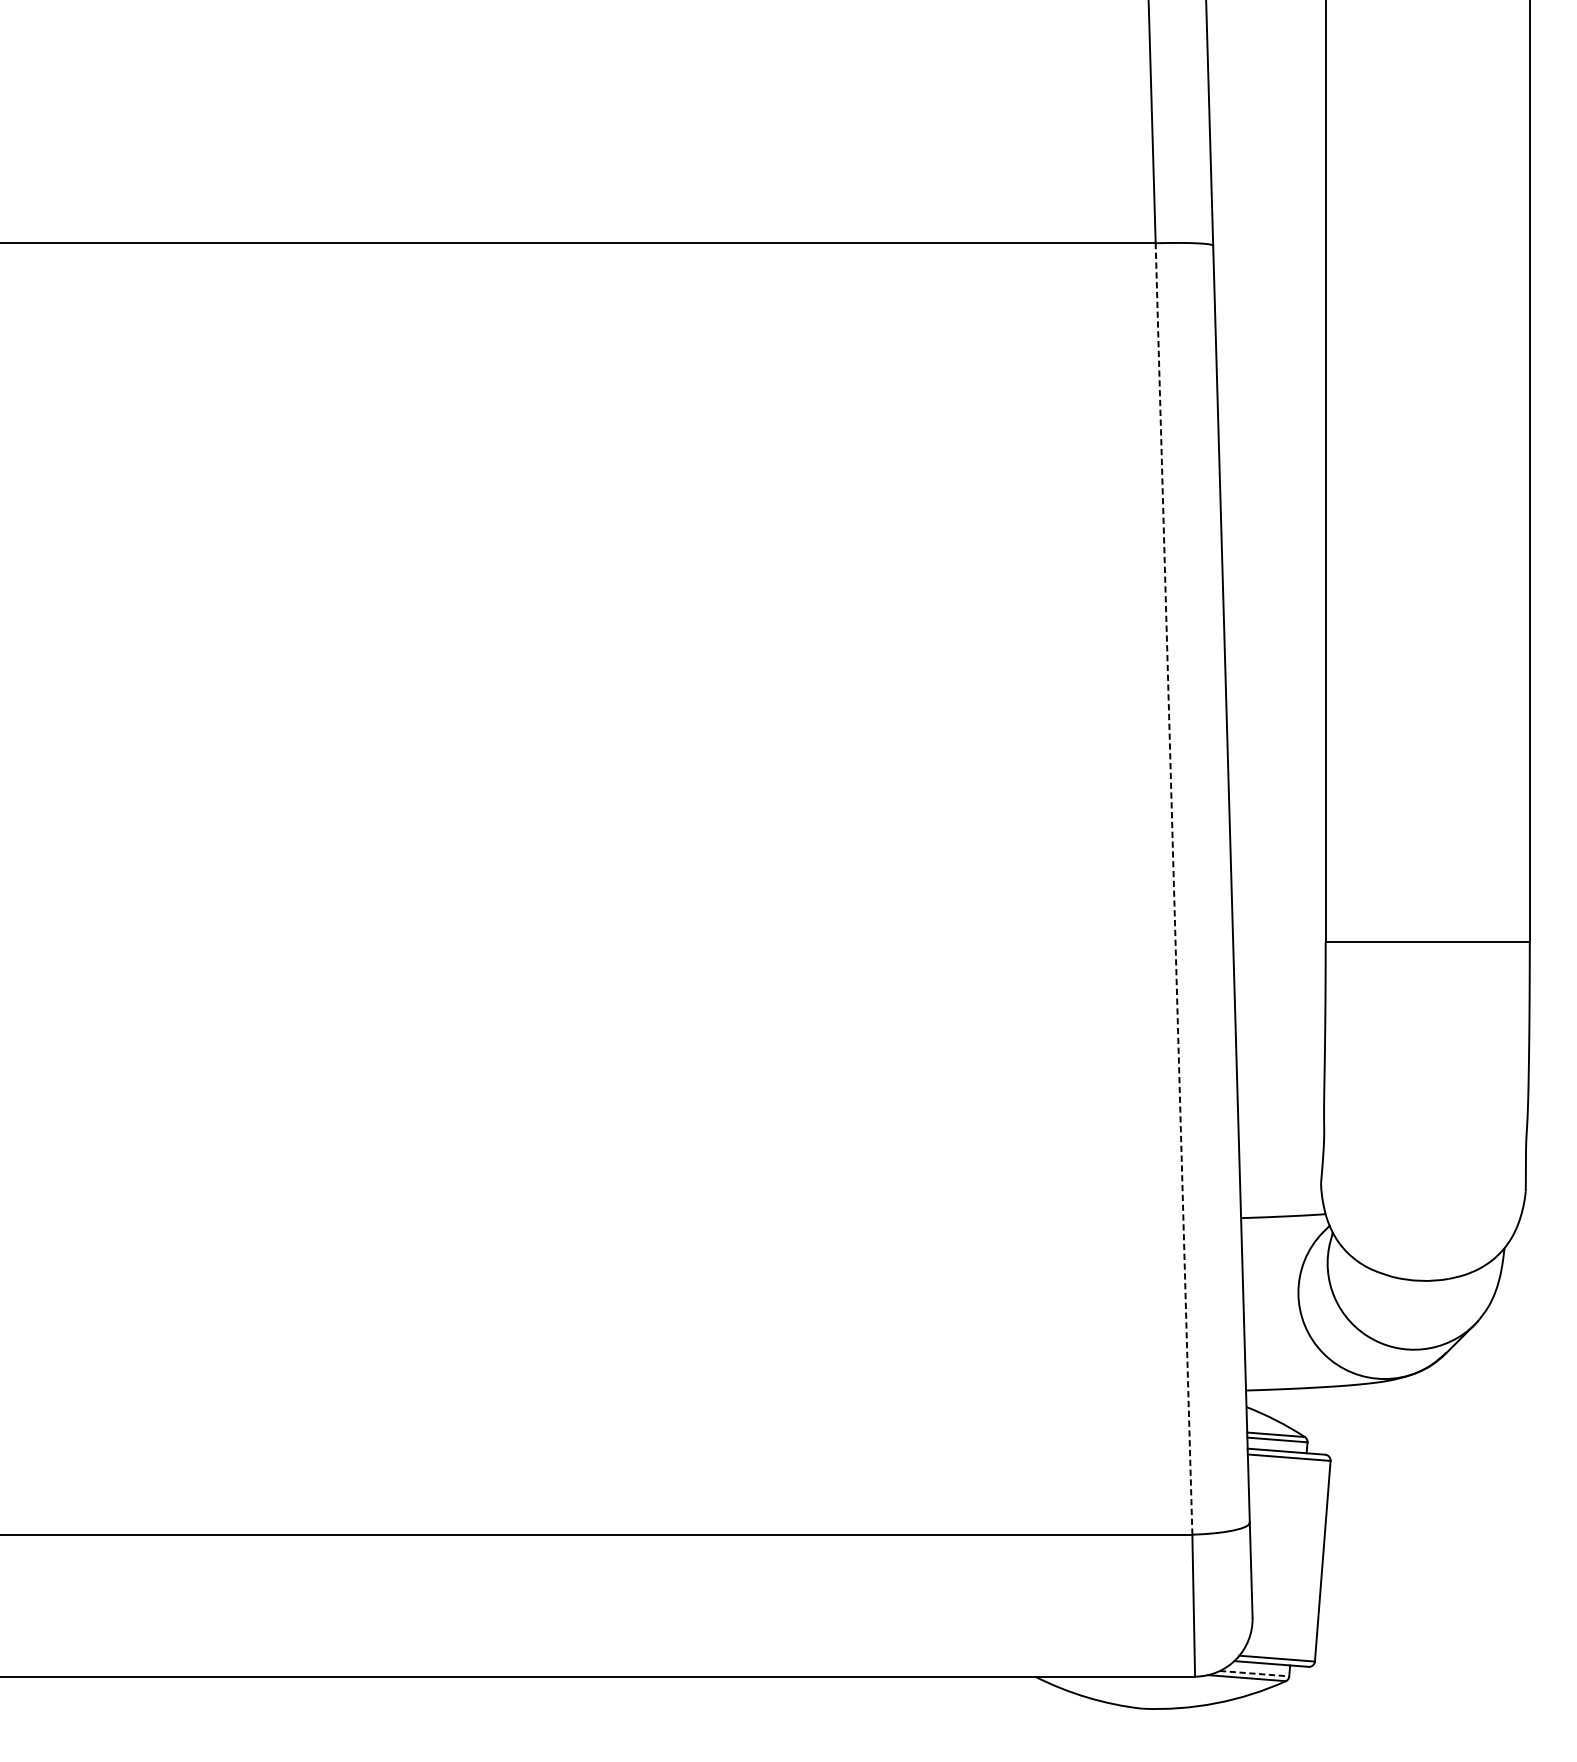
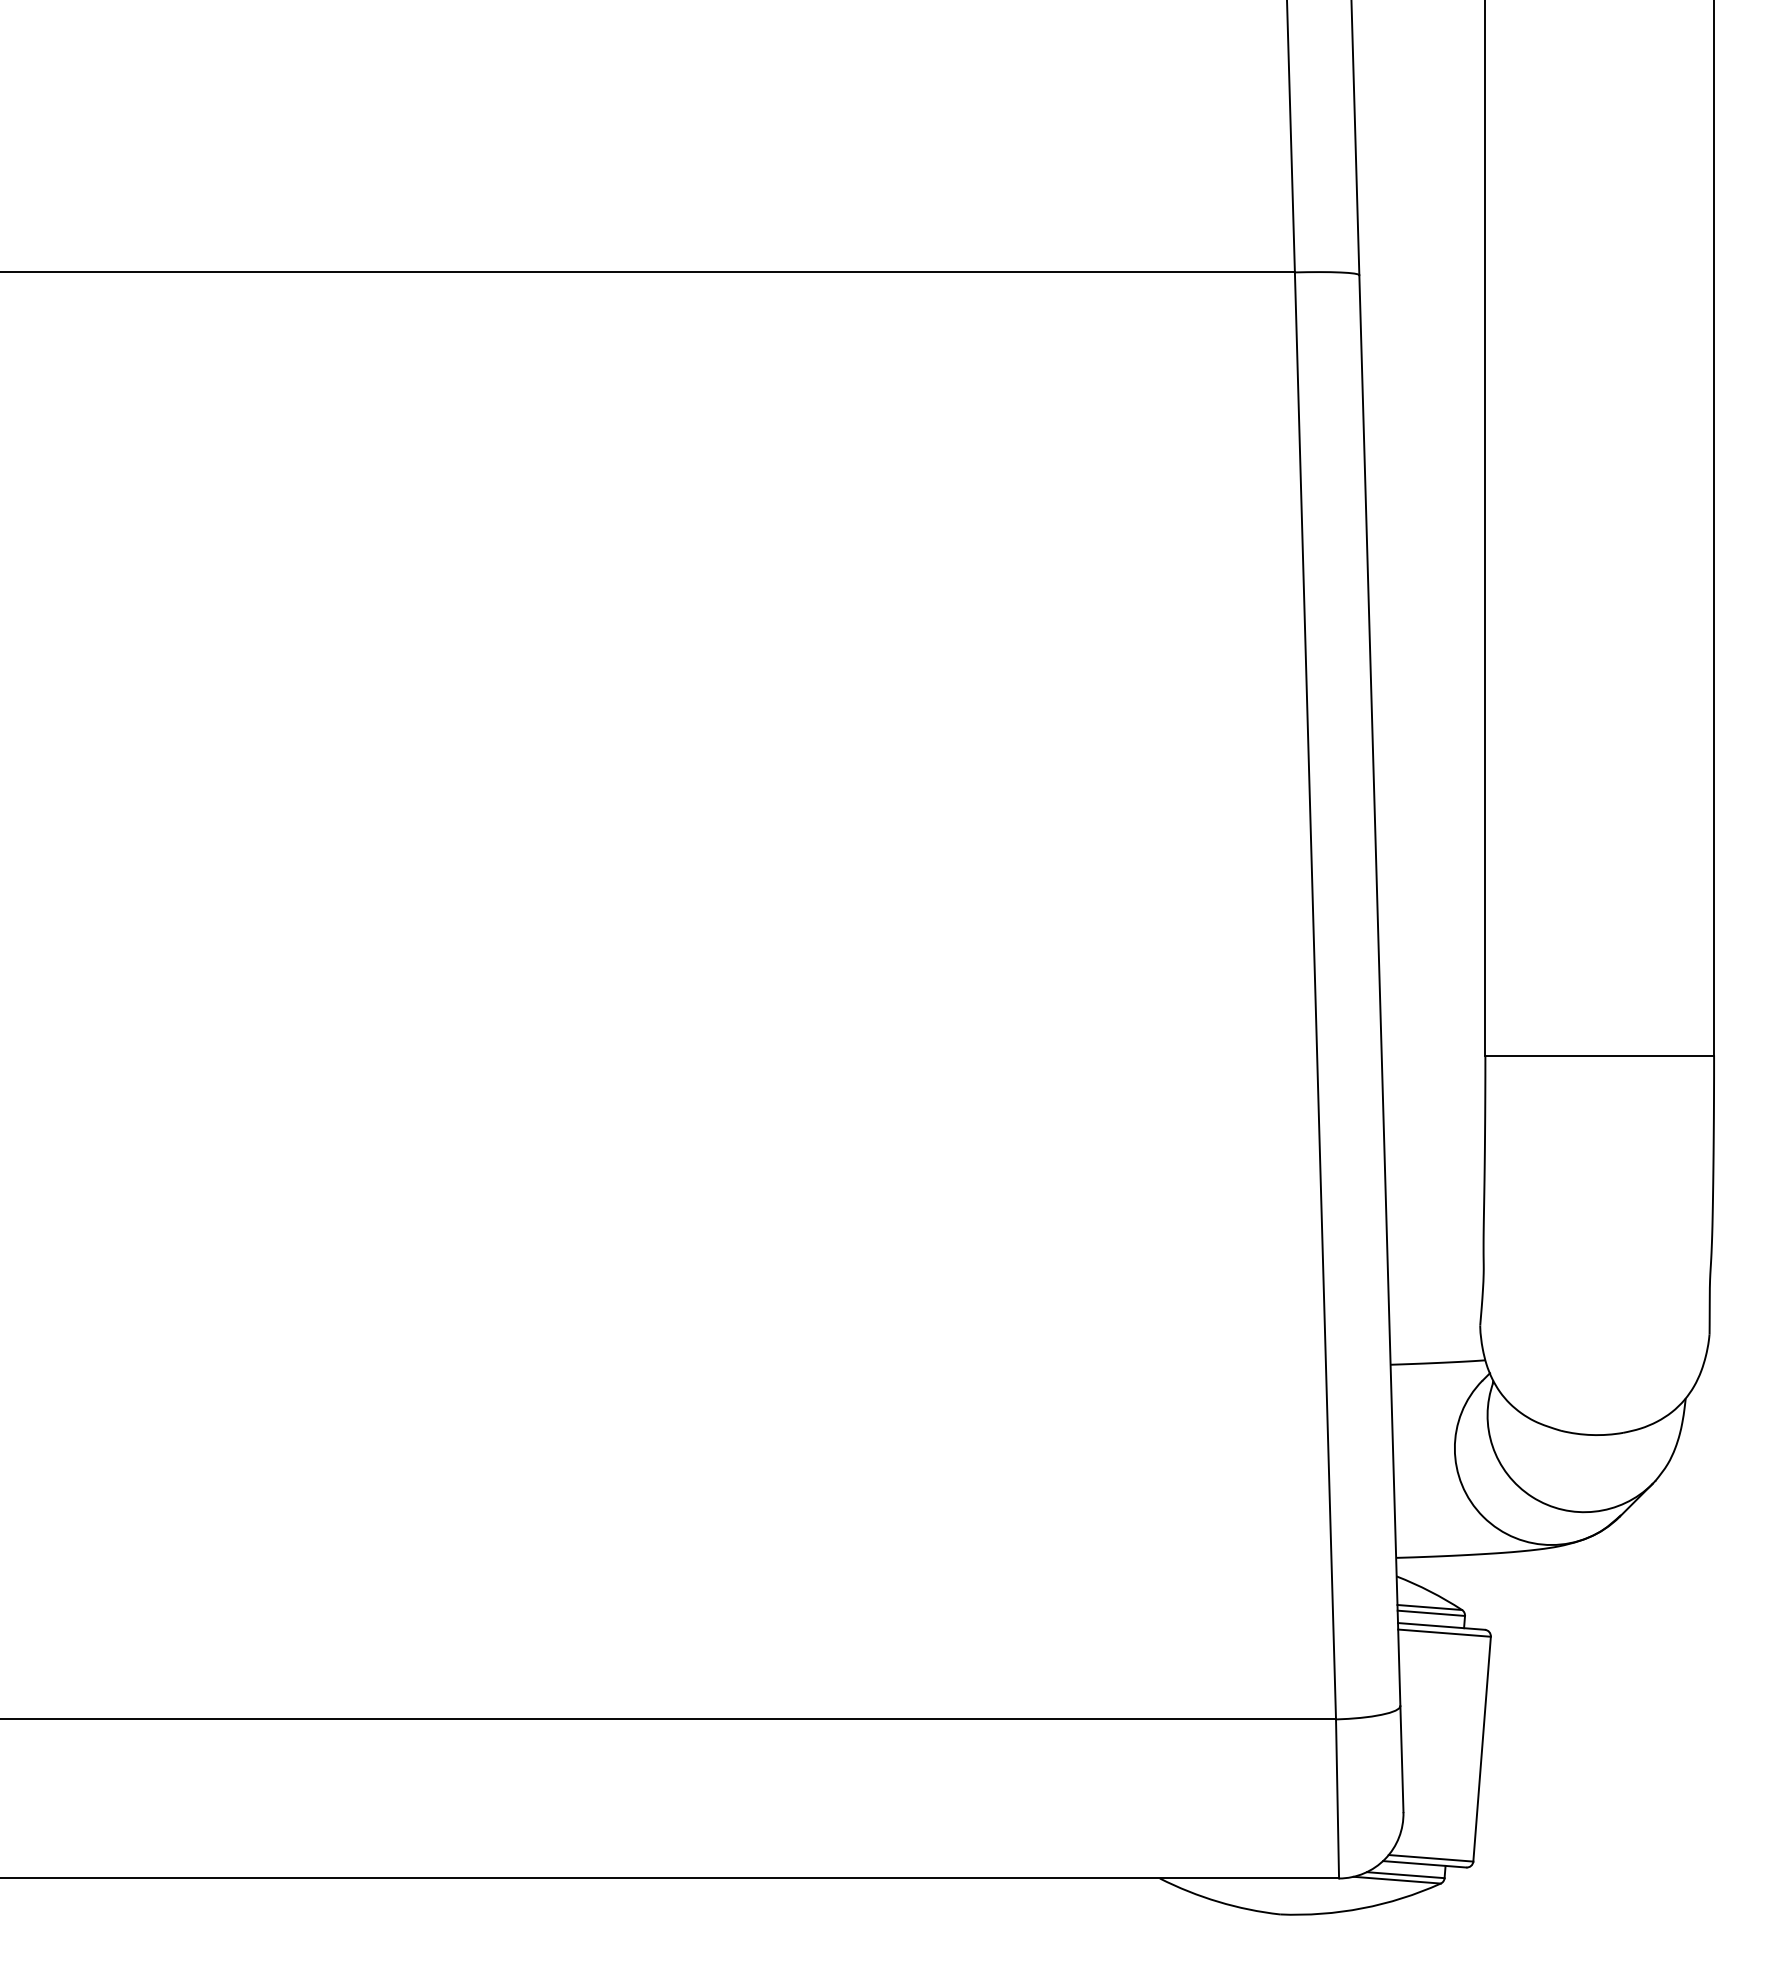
line: (1174, 888) -> (1315, 995), dashed -> solid
line: (1254, 1673) -> (1405, 1875), dashed -> solid

